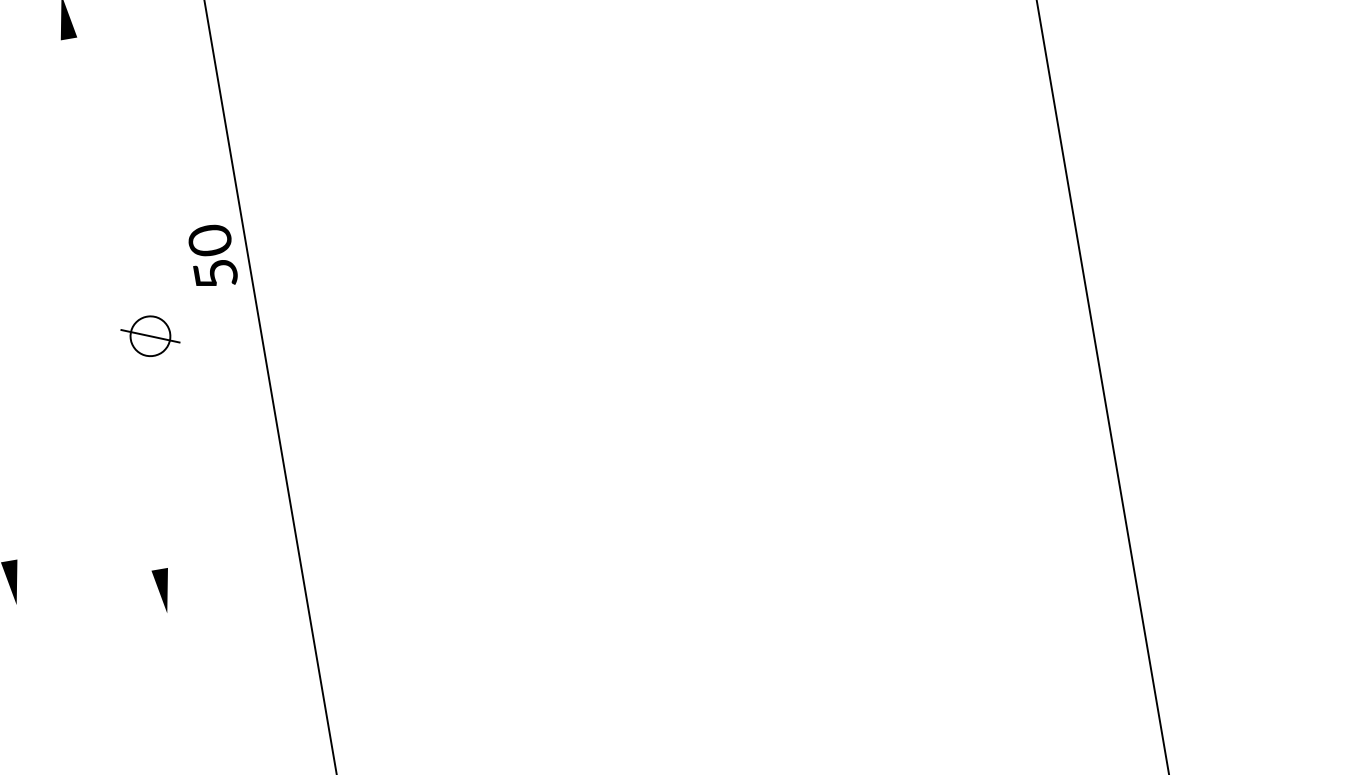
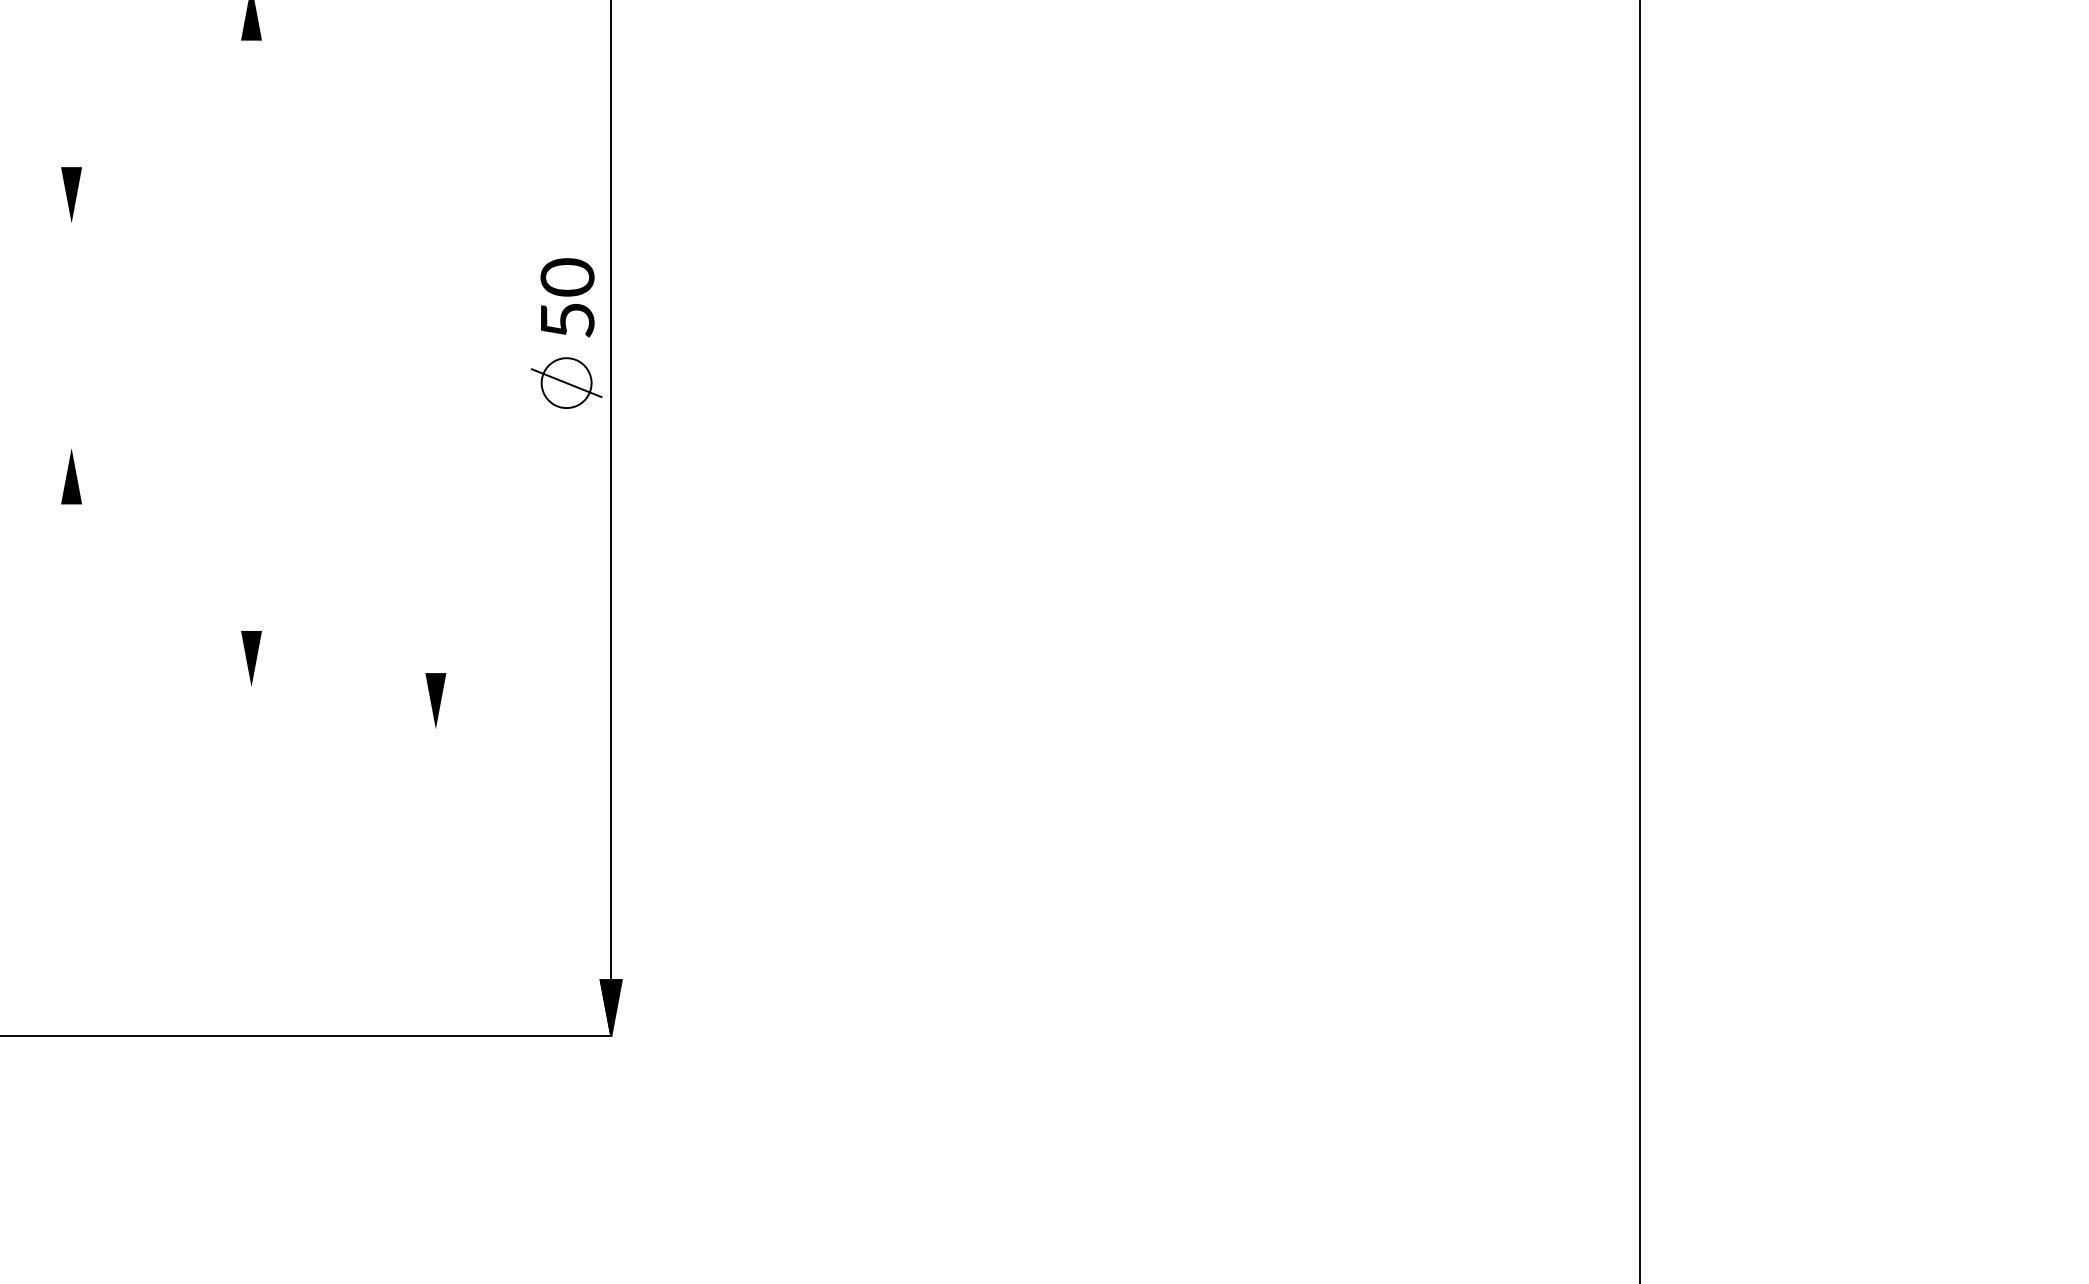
part: (150, 335) -> (566, 382), moved

